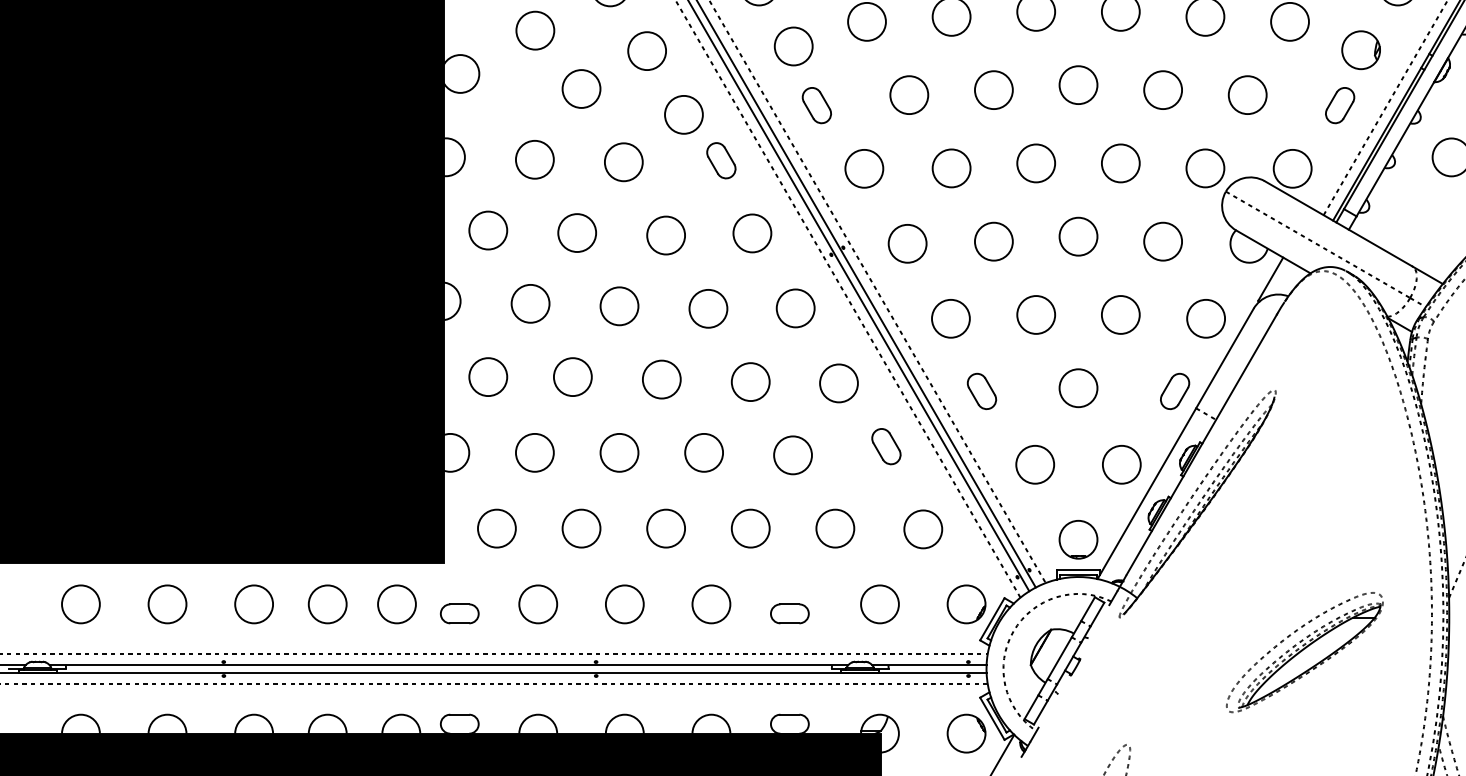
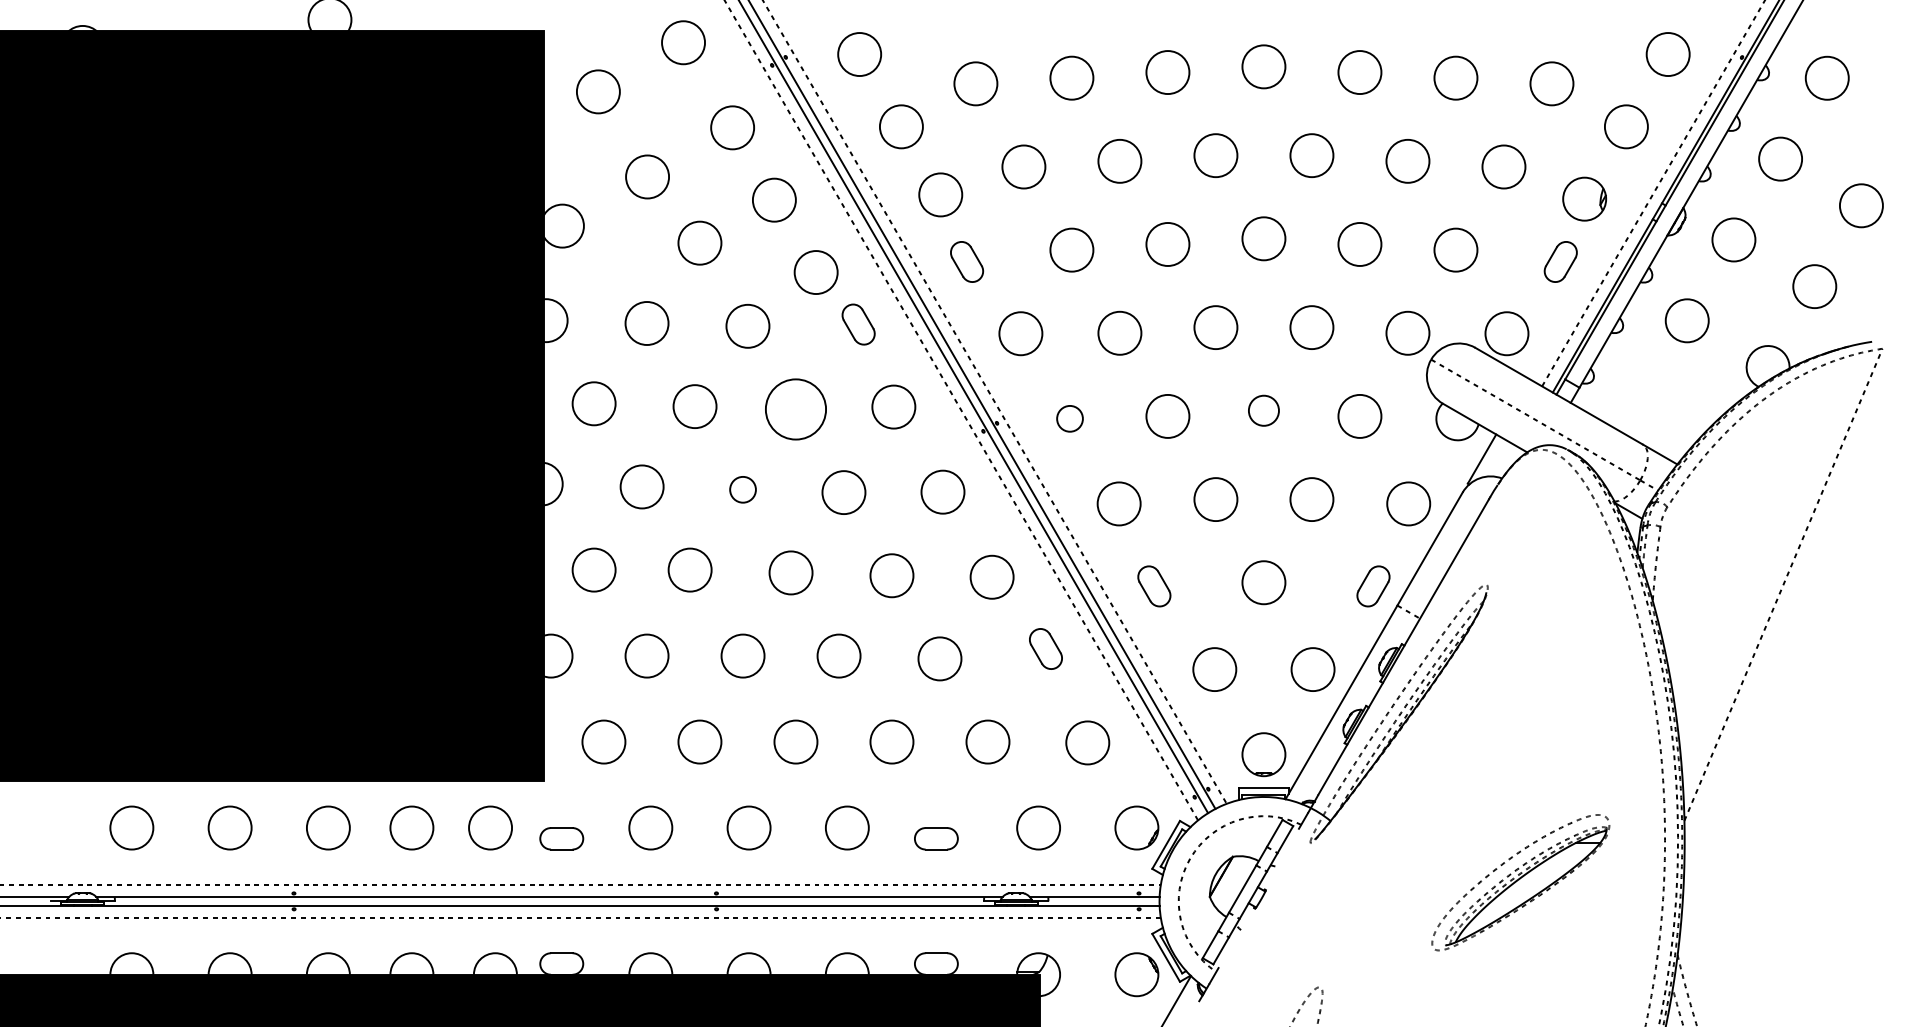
circle: (665, 234) -> (795, 408), size x1.4
circle: (1078, 236) -> (1263, 410), size x0.7
circle: (907, 243) -> (1069, 418), size x0.6
circle: (619, 306) -> (742, 489), size x0.6

